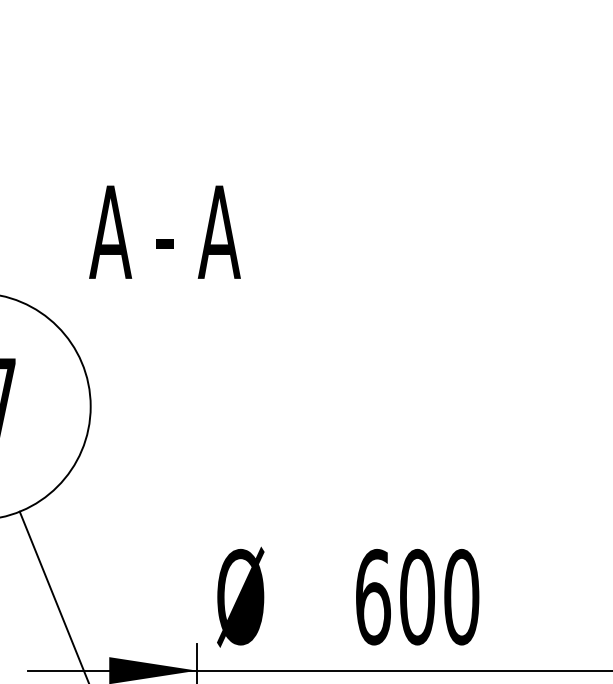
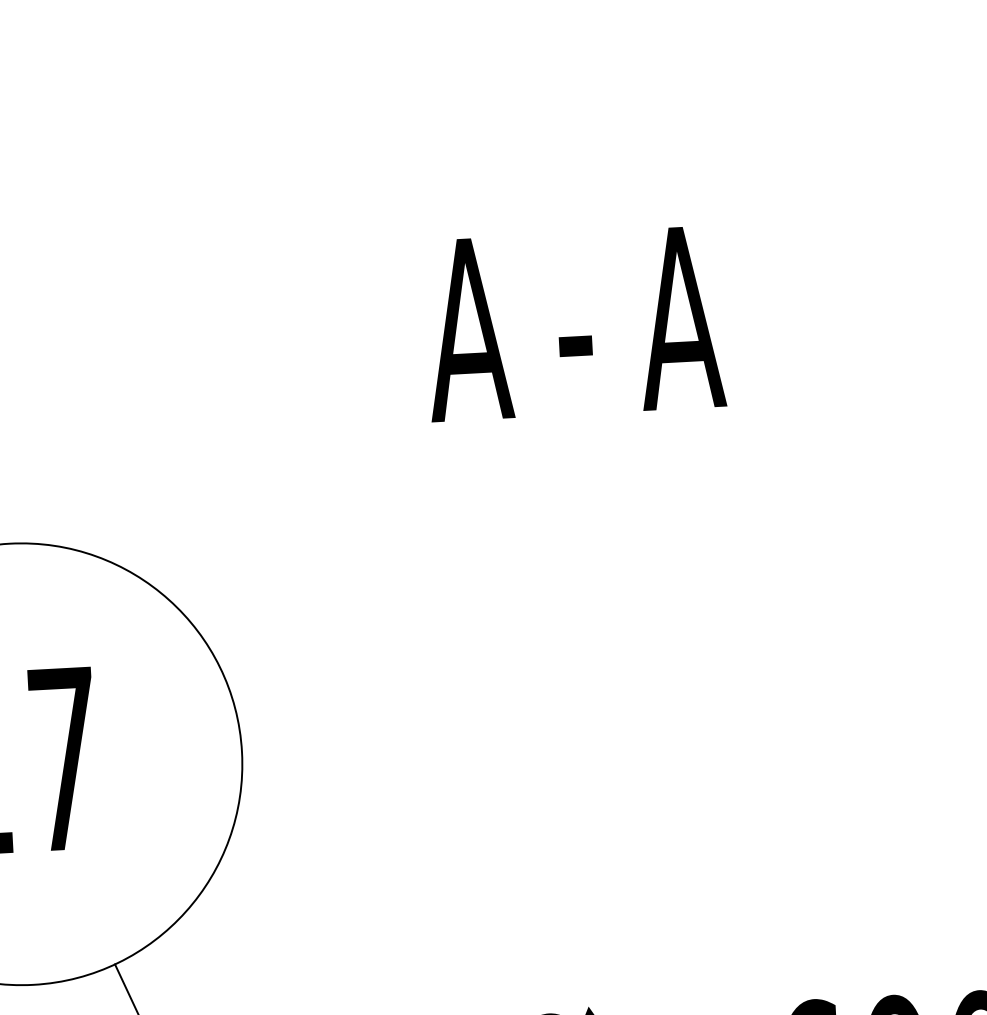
text: (164, 231) -> (573, 322), moved

